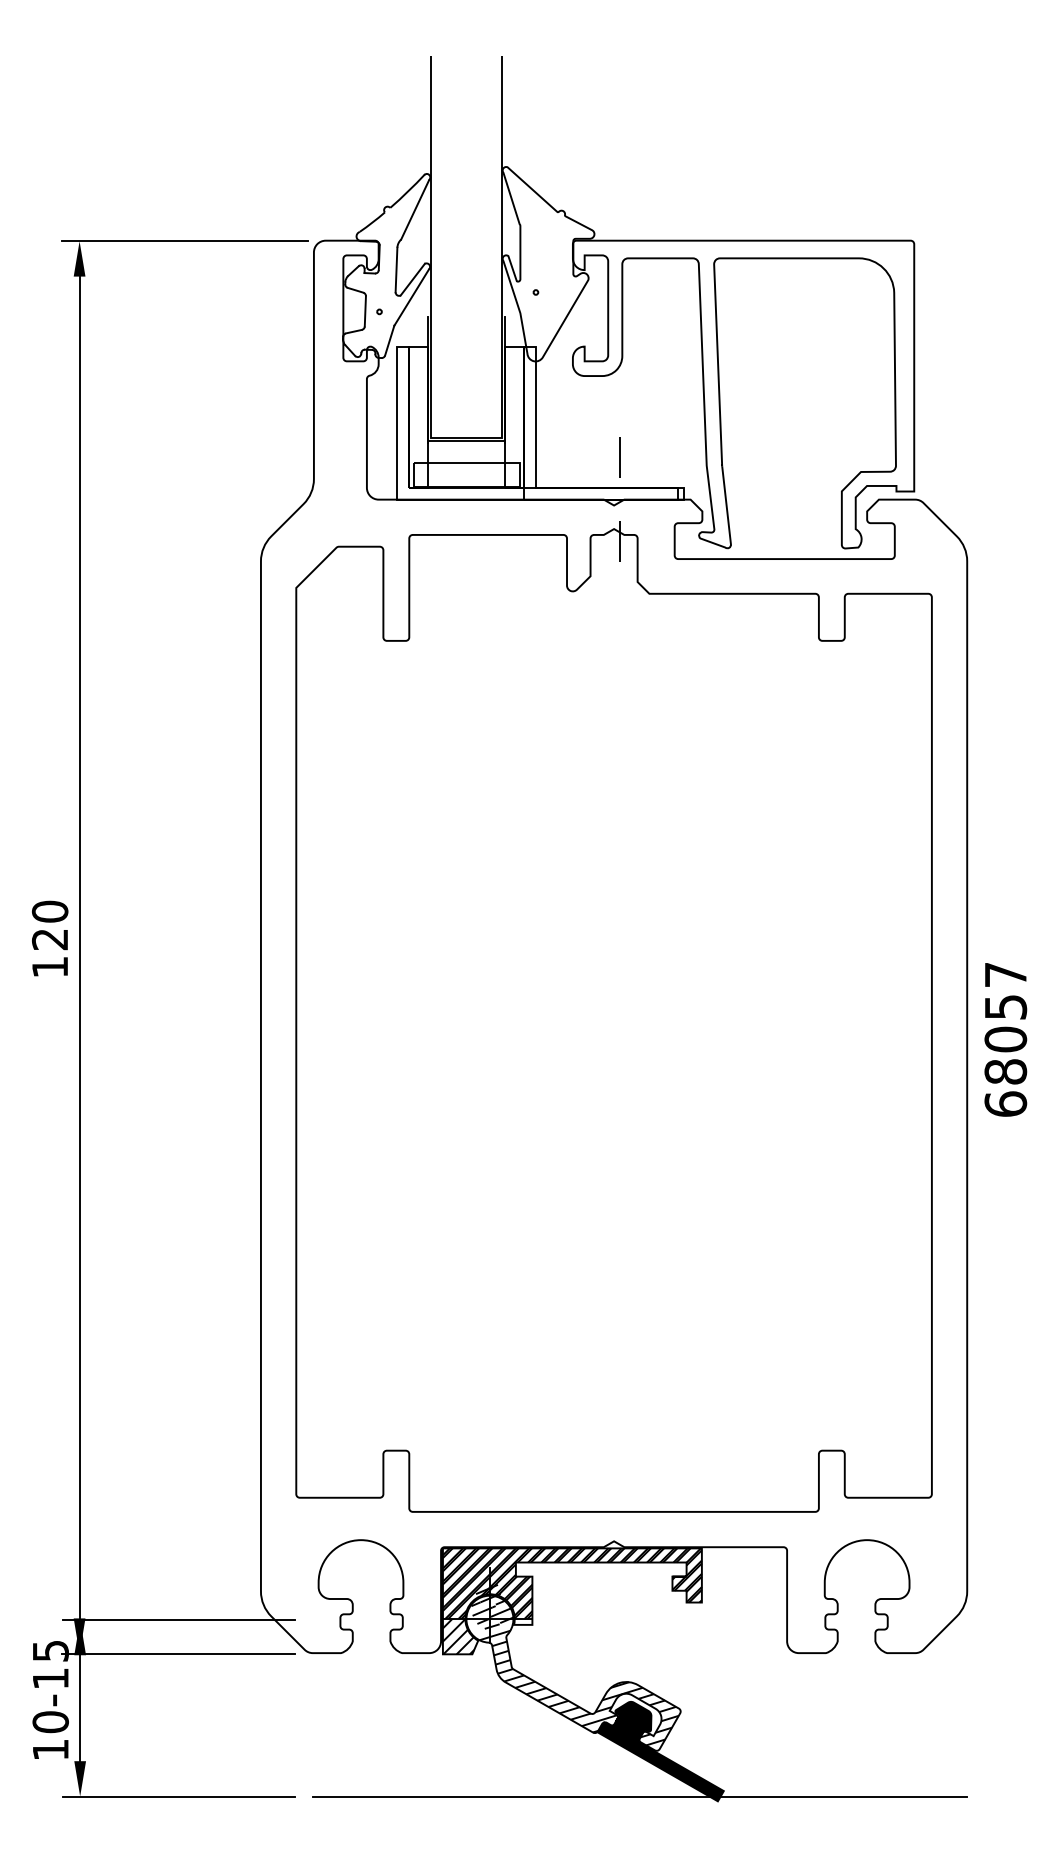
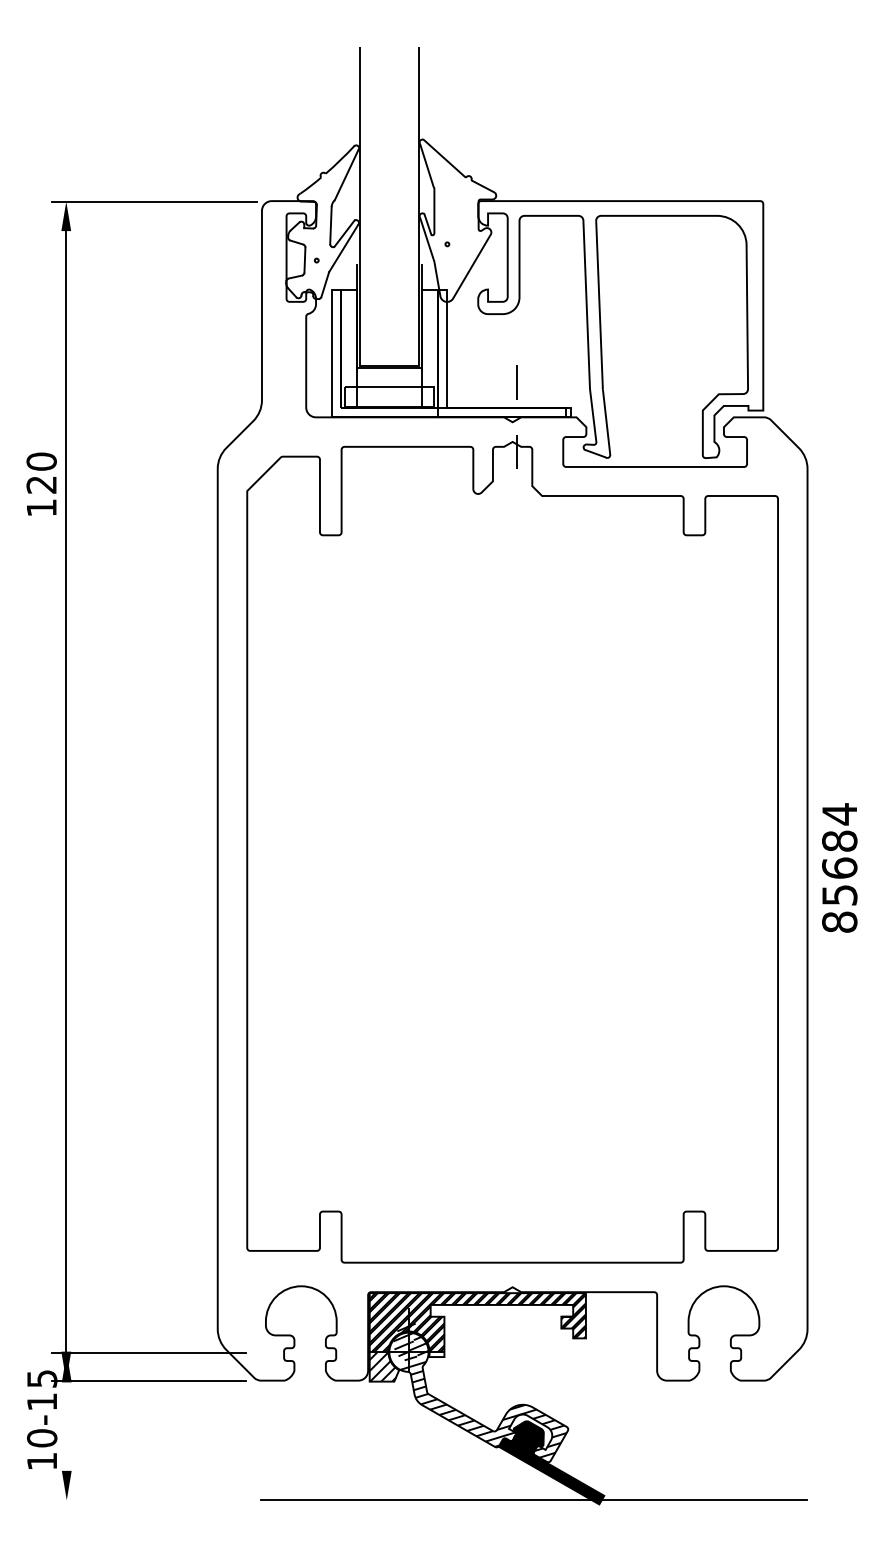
text: (50, 938) -> (41, 484), moved
text: (1005, 1038) -> (839, 867), 68057 -> 85684
line: (80, 1708) -> (67, 1426), removed
line: (178, 1796) -> (148, 1500), removed

